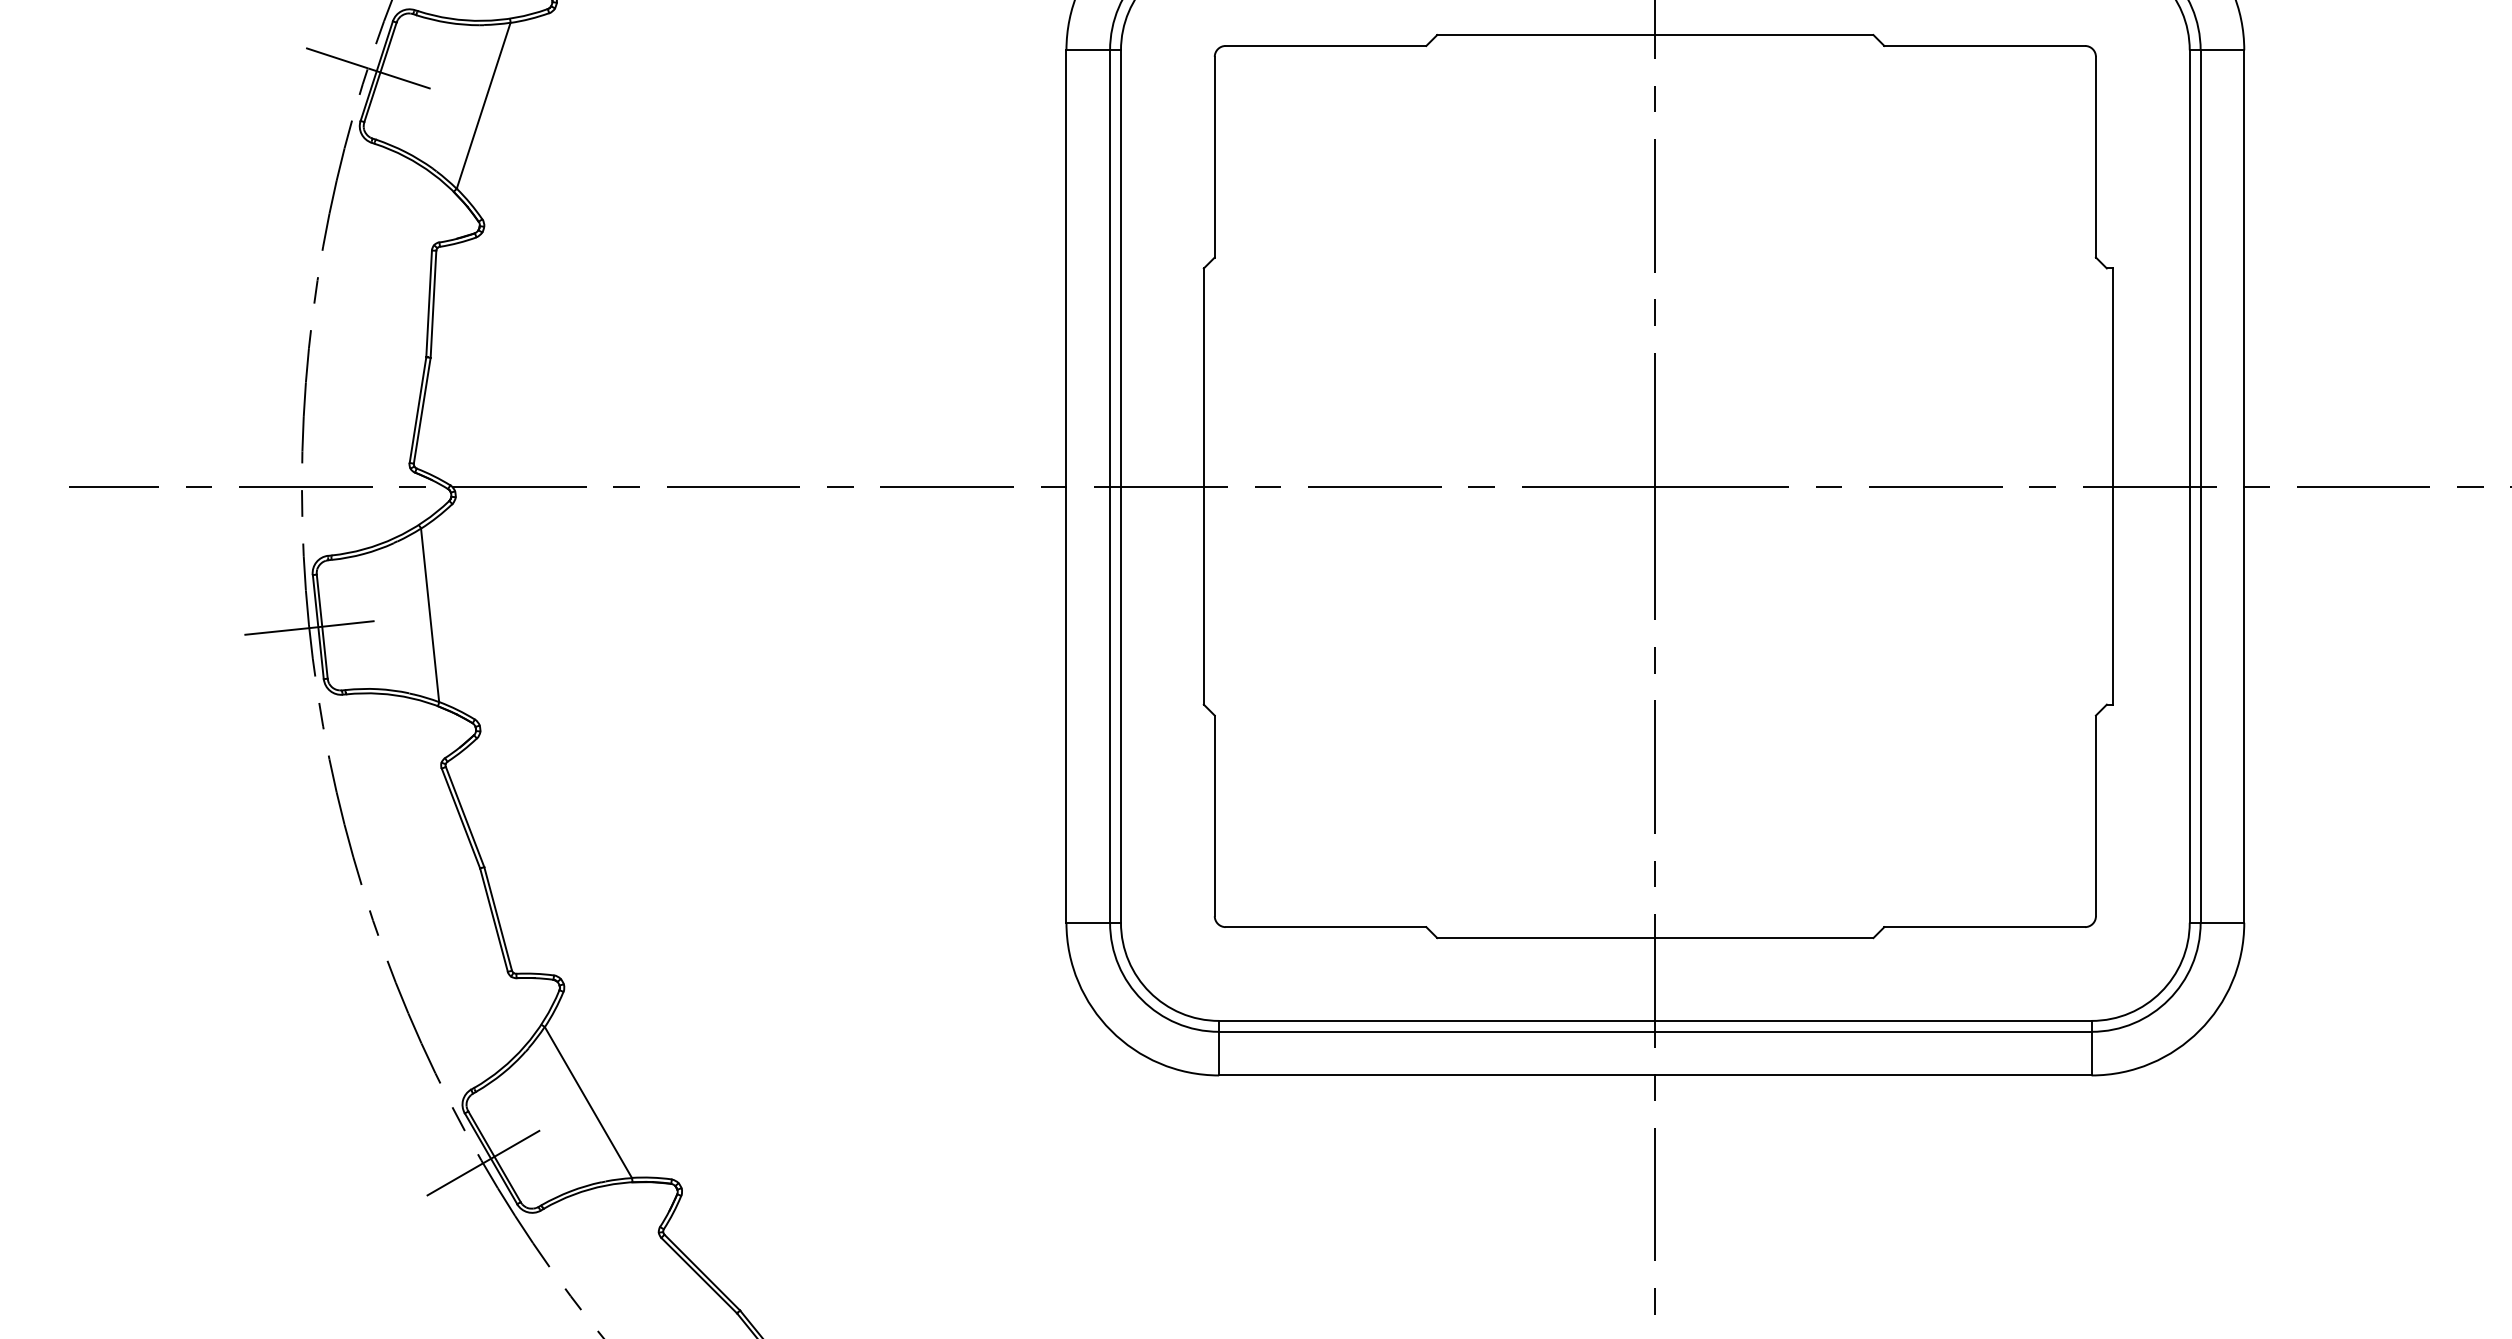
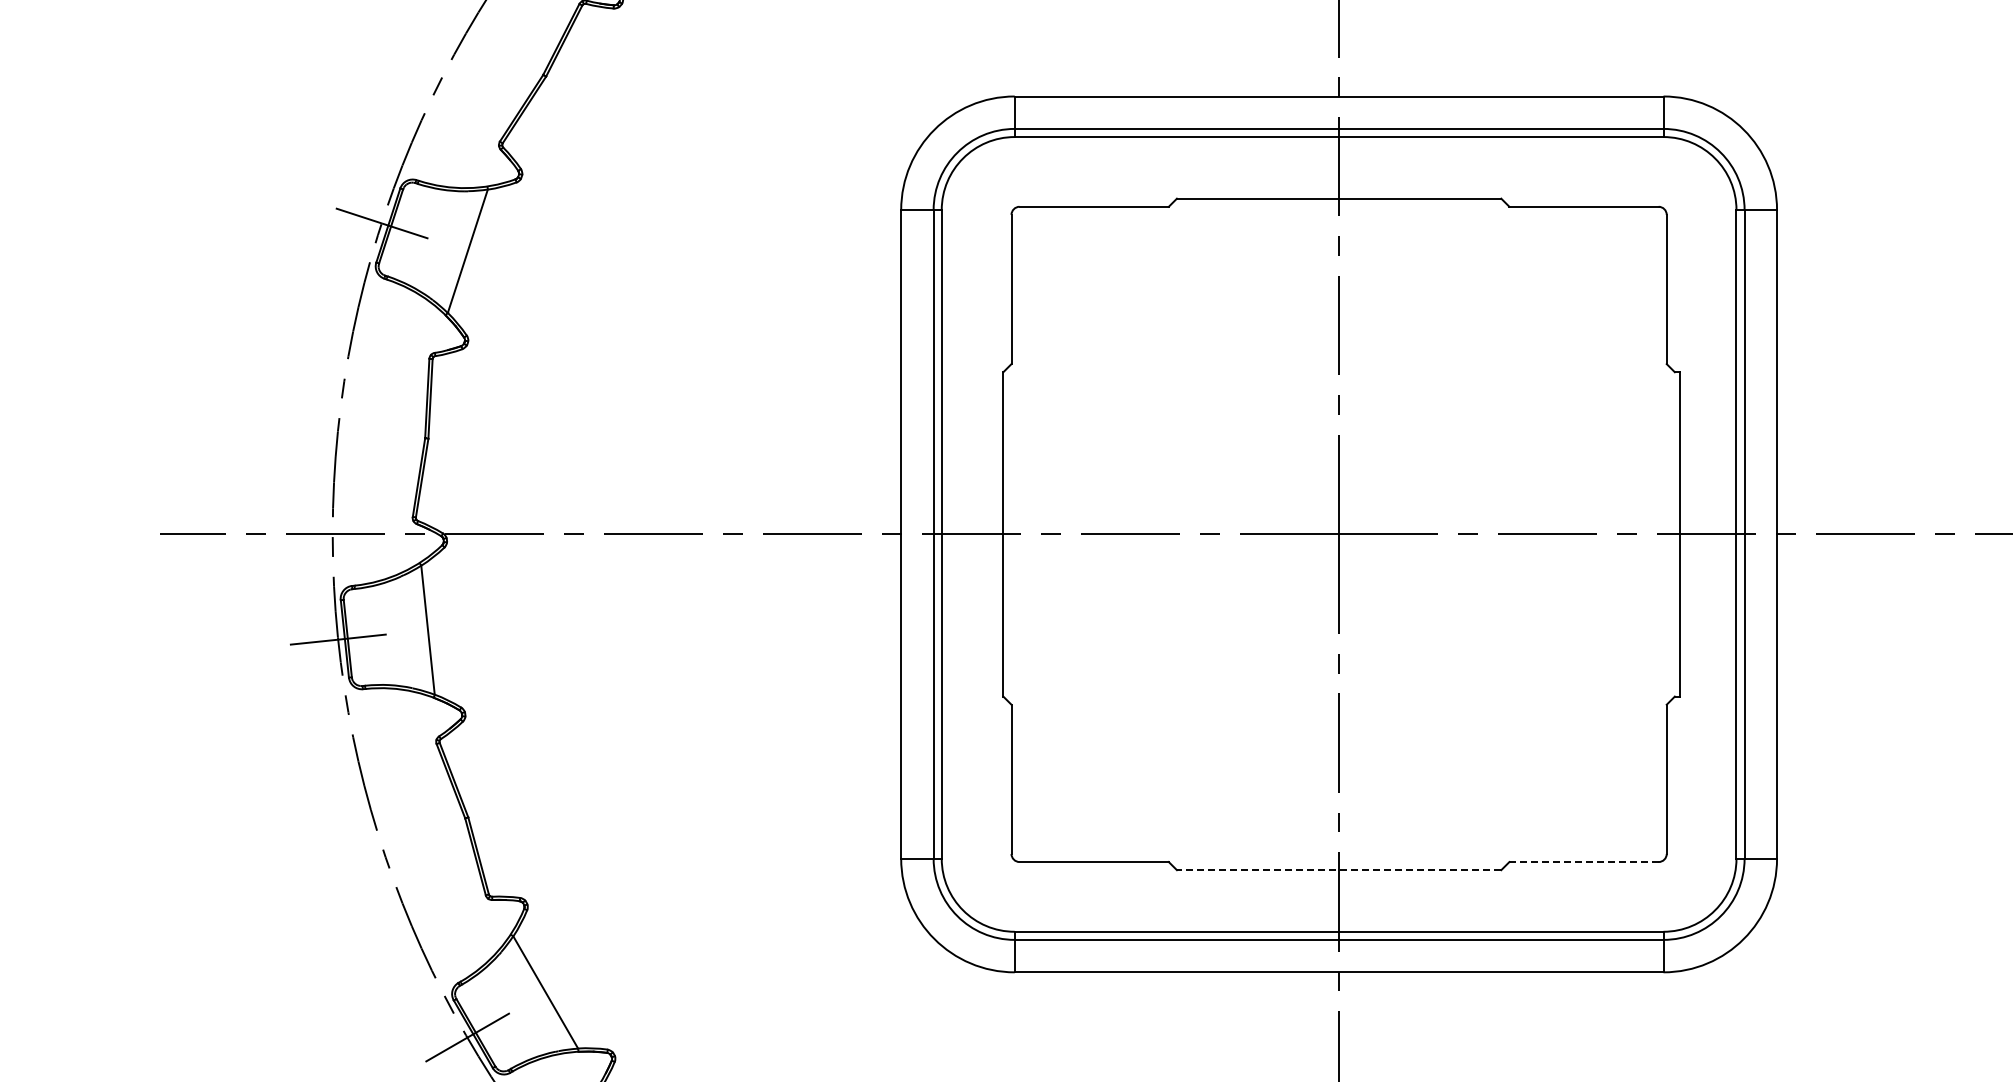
line: (1985, 927) -> (1584, 862), solid -> dashed
line: (1654, 938) -> (1338, 870), solid -> dashed

